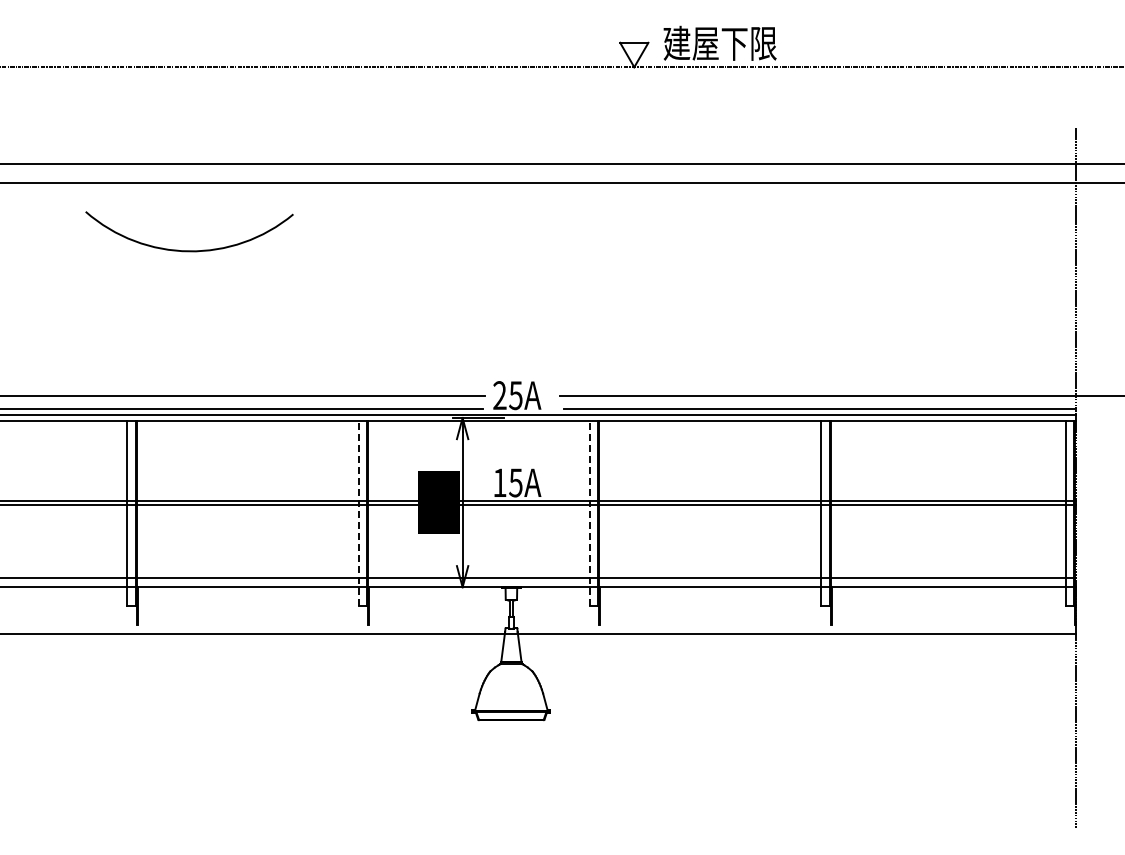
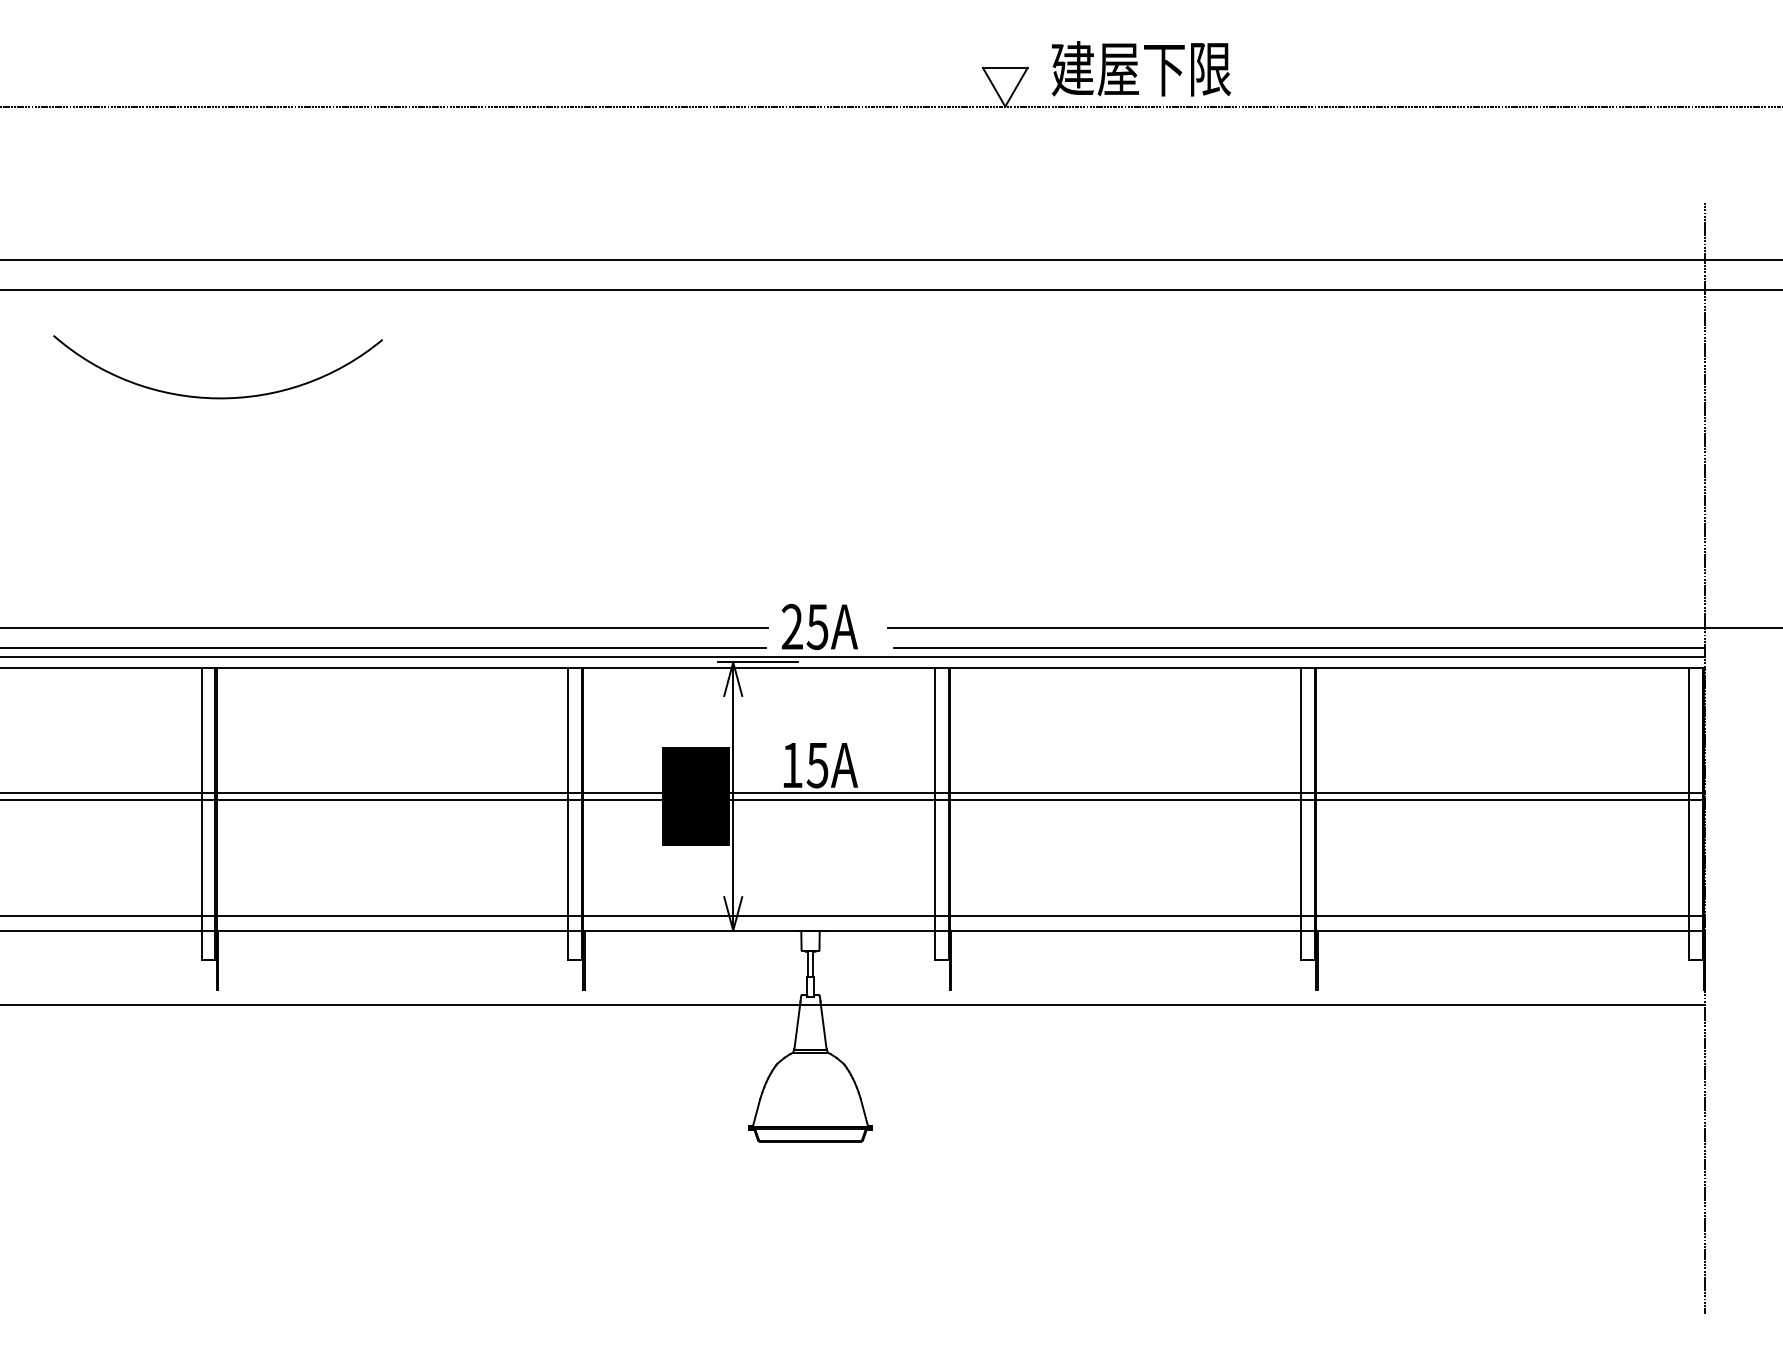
arc: (189, 250) -> (218, 397), moved
line: (358, 513) -> (568, 813), dashed -> solid
line: (589, 513) -> (934, 813), dashed -> solid

